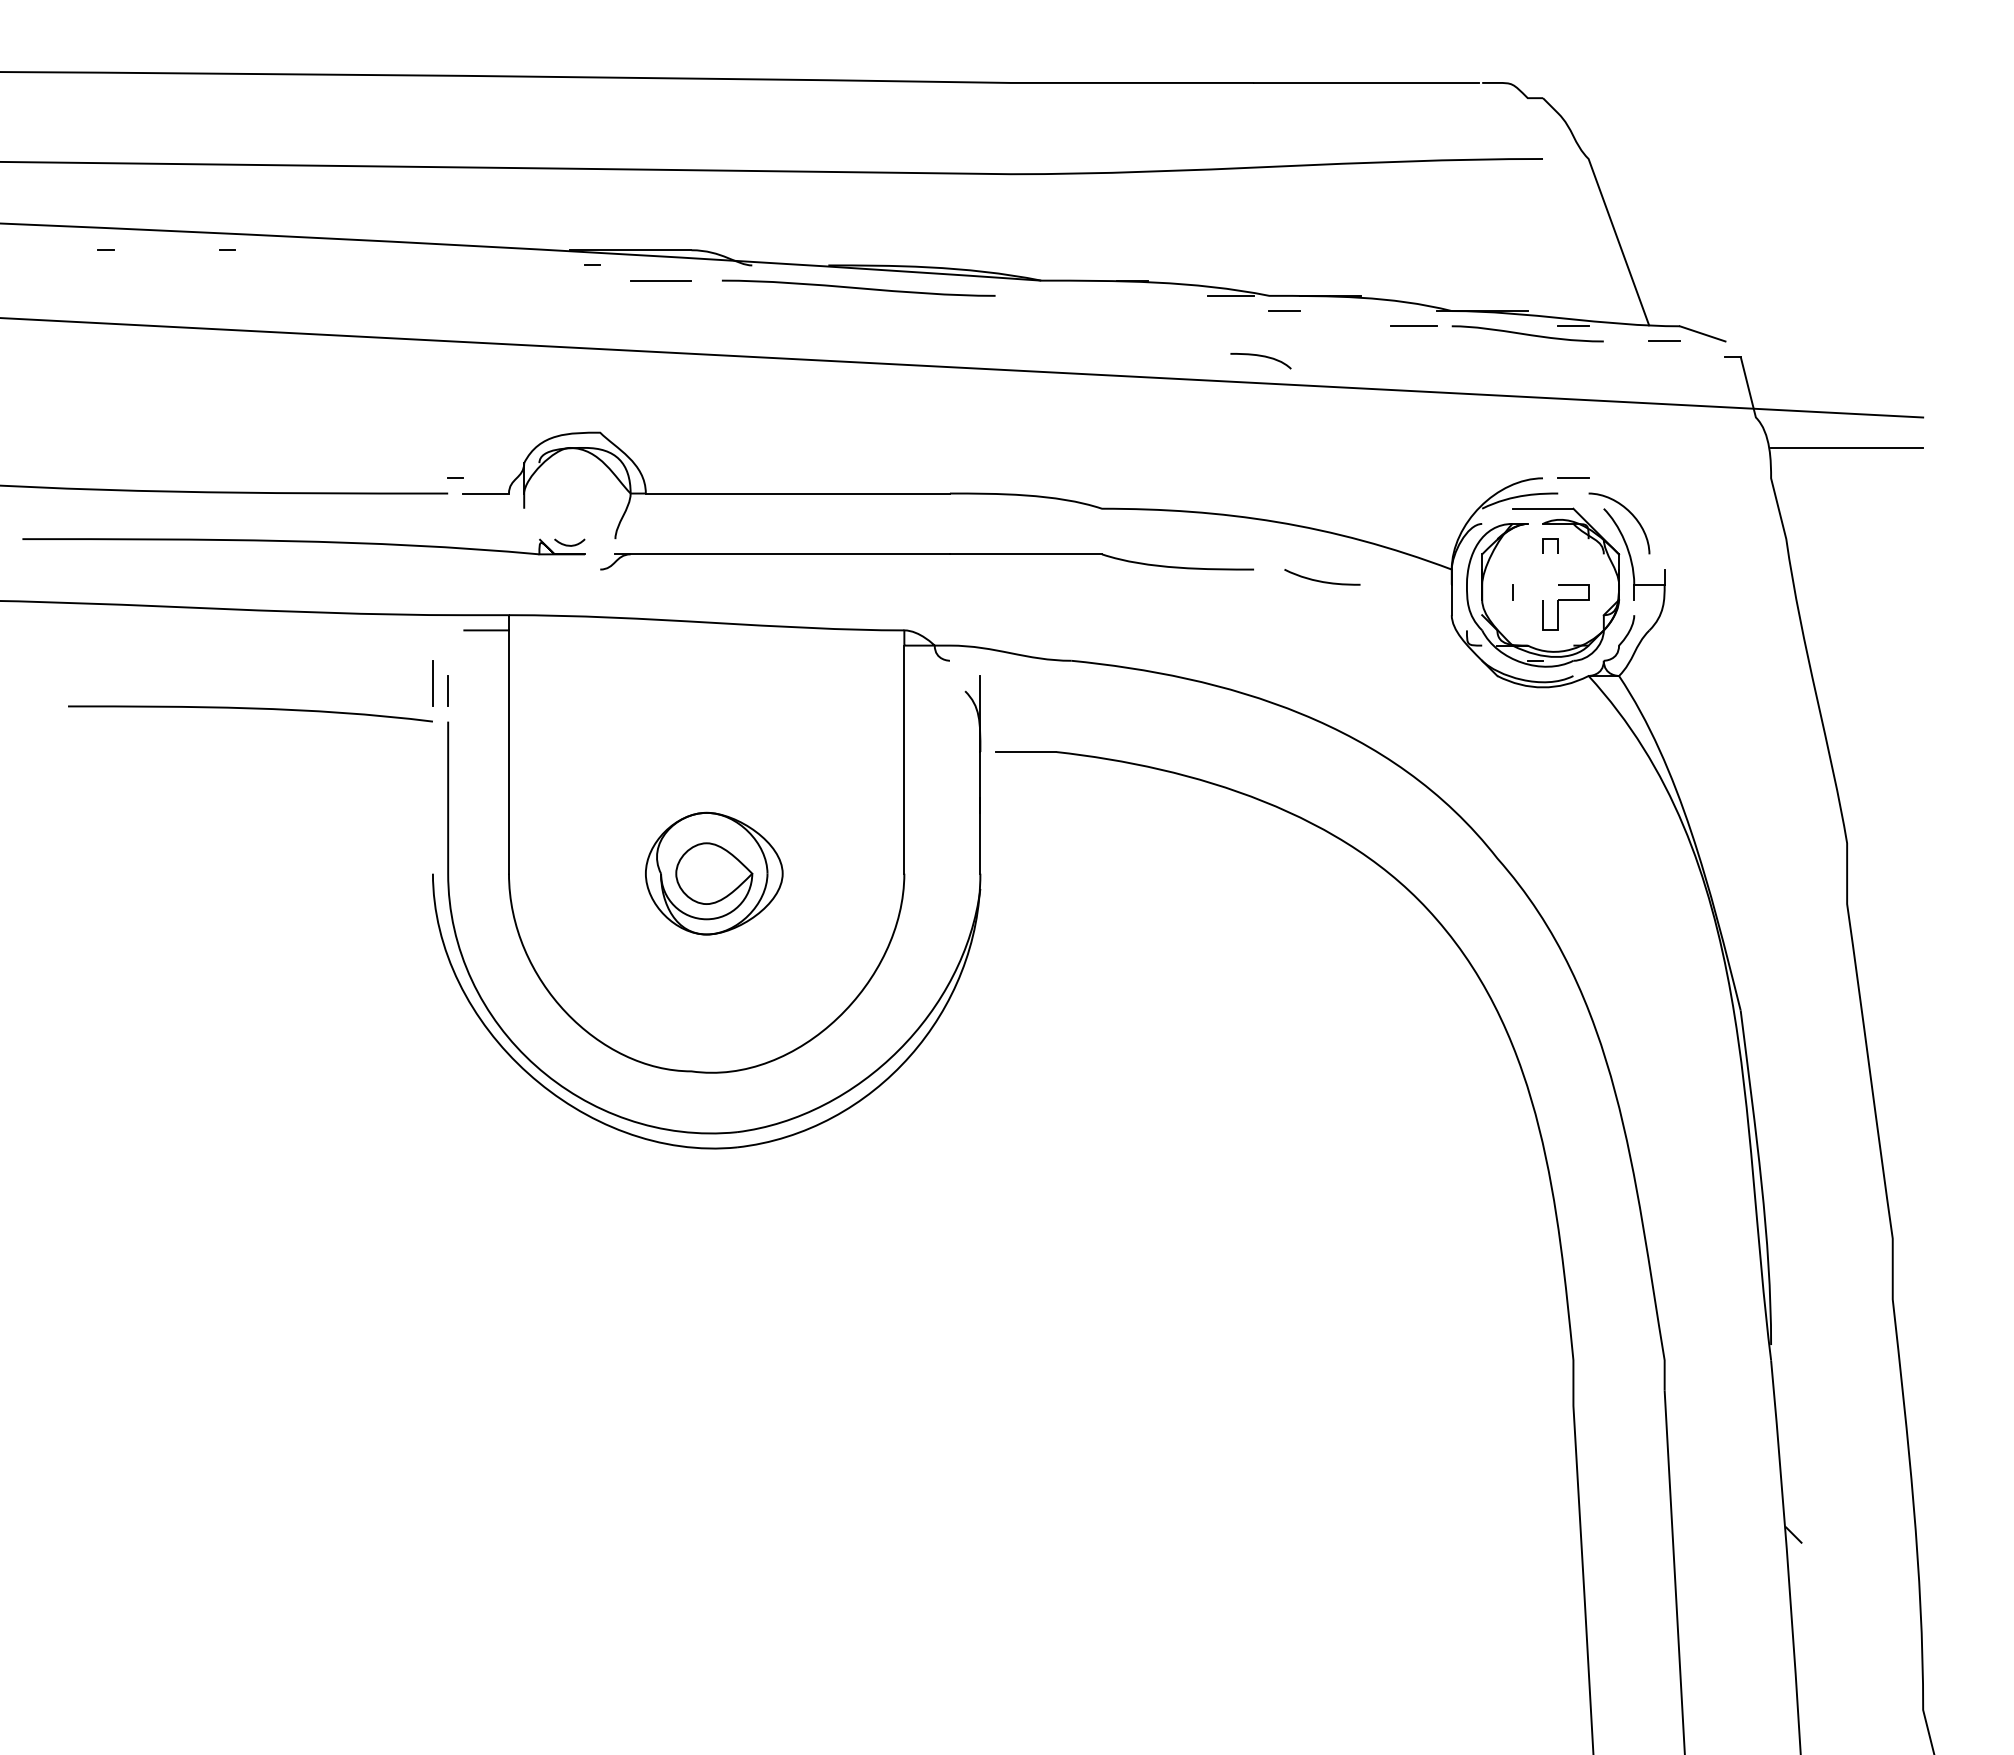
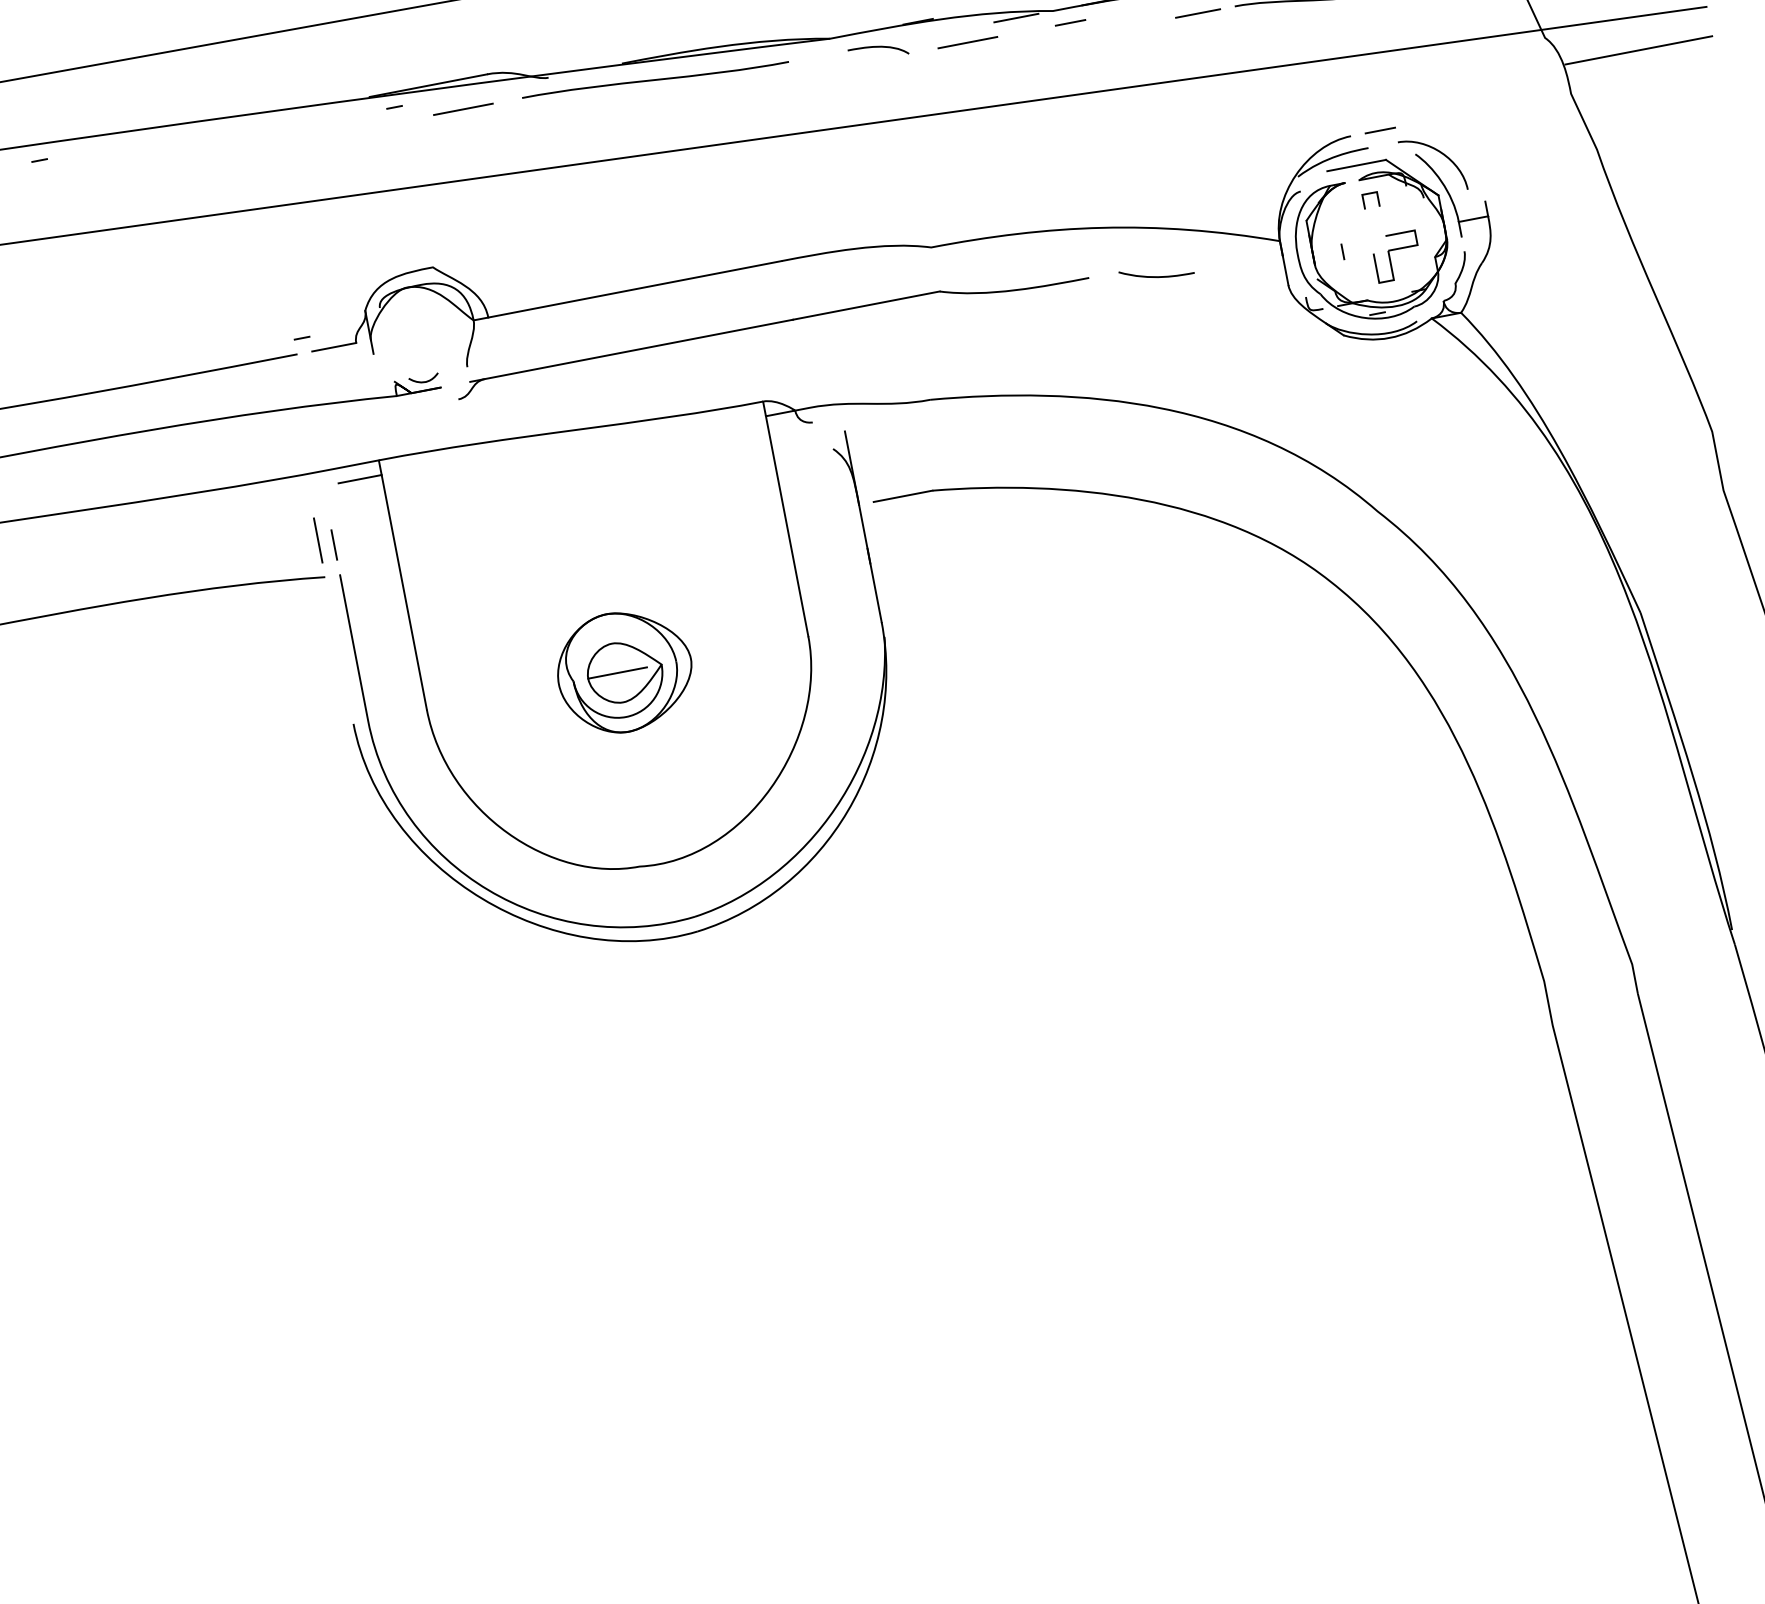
line: (1177, 311) -> (967, 43), added
curve: (1260, 356) -> (877, 47), moved
line: (706, 873) -> (617, 672), added

